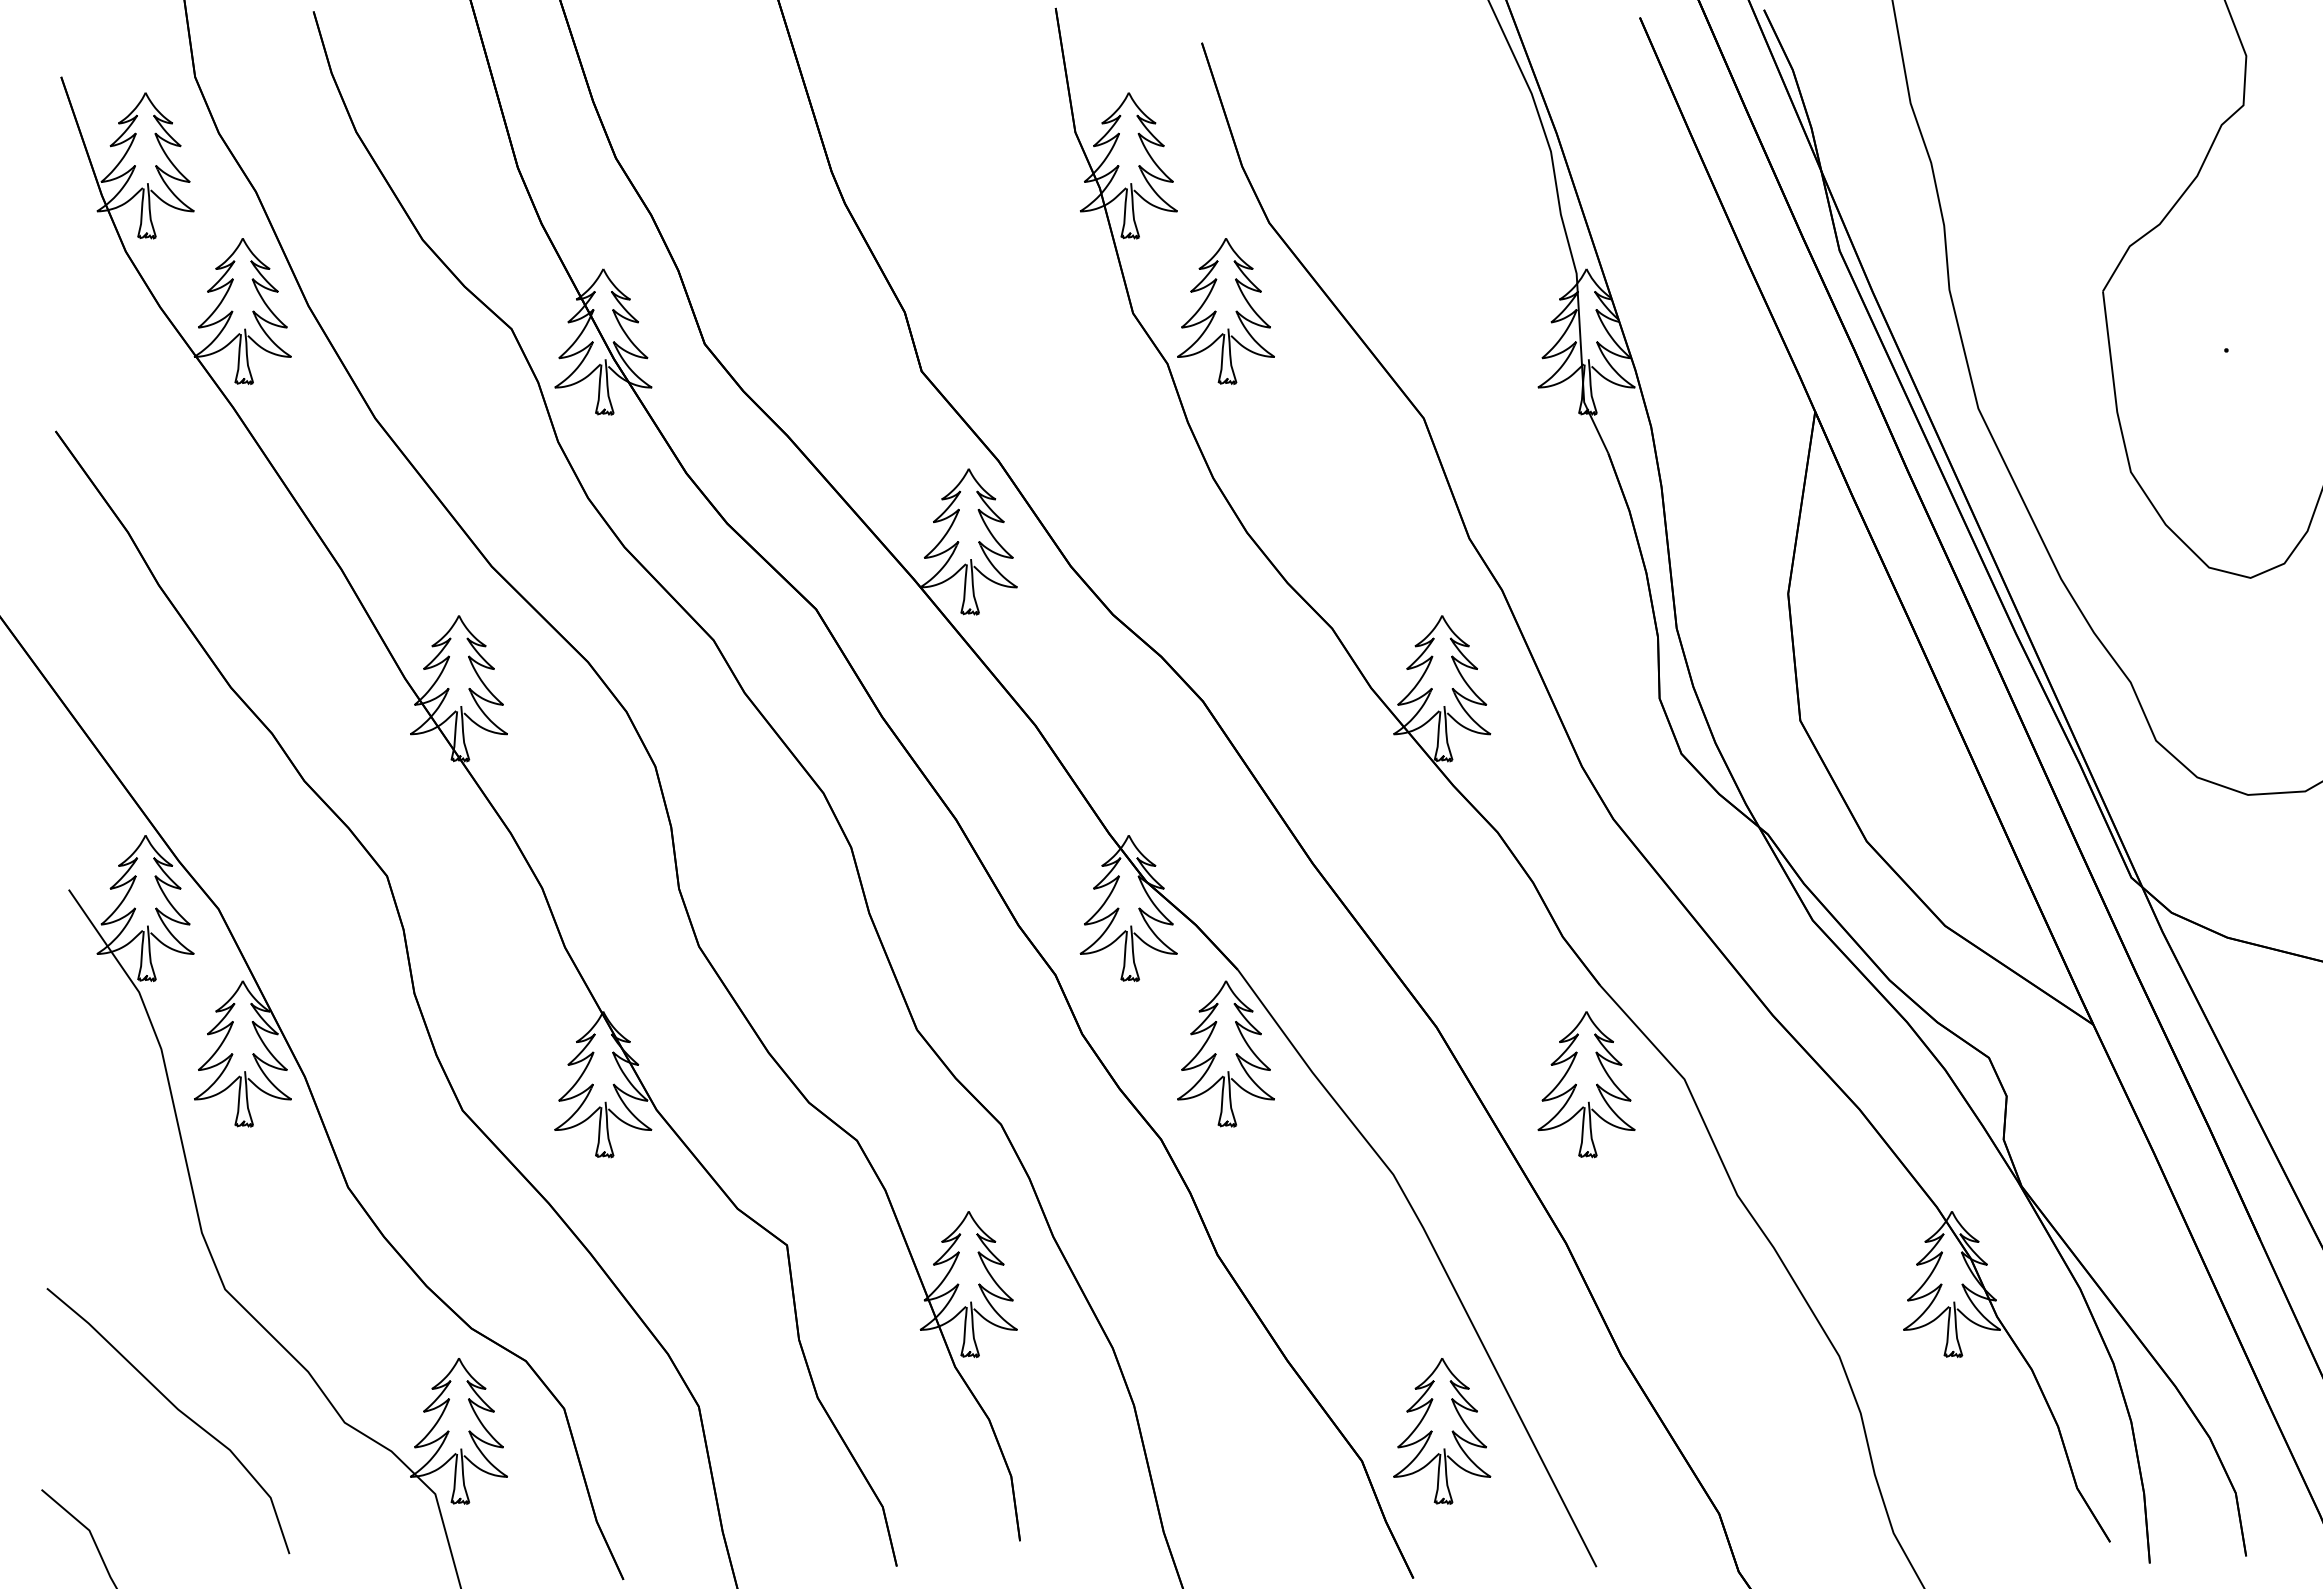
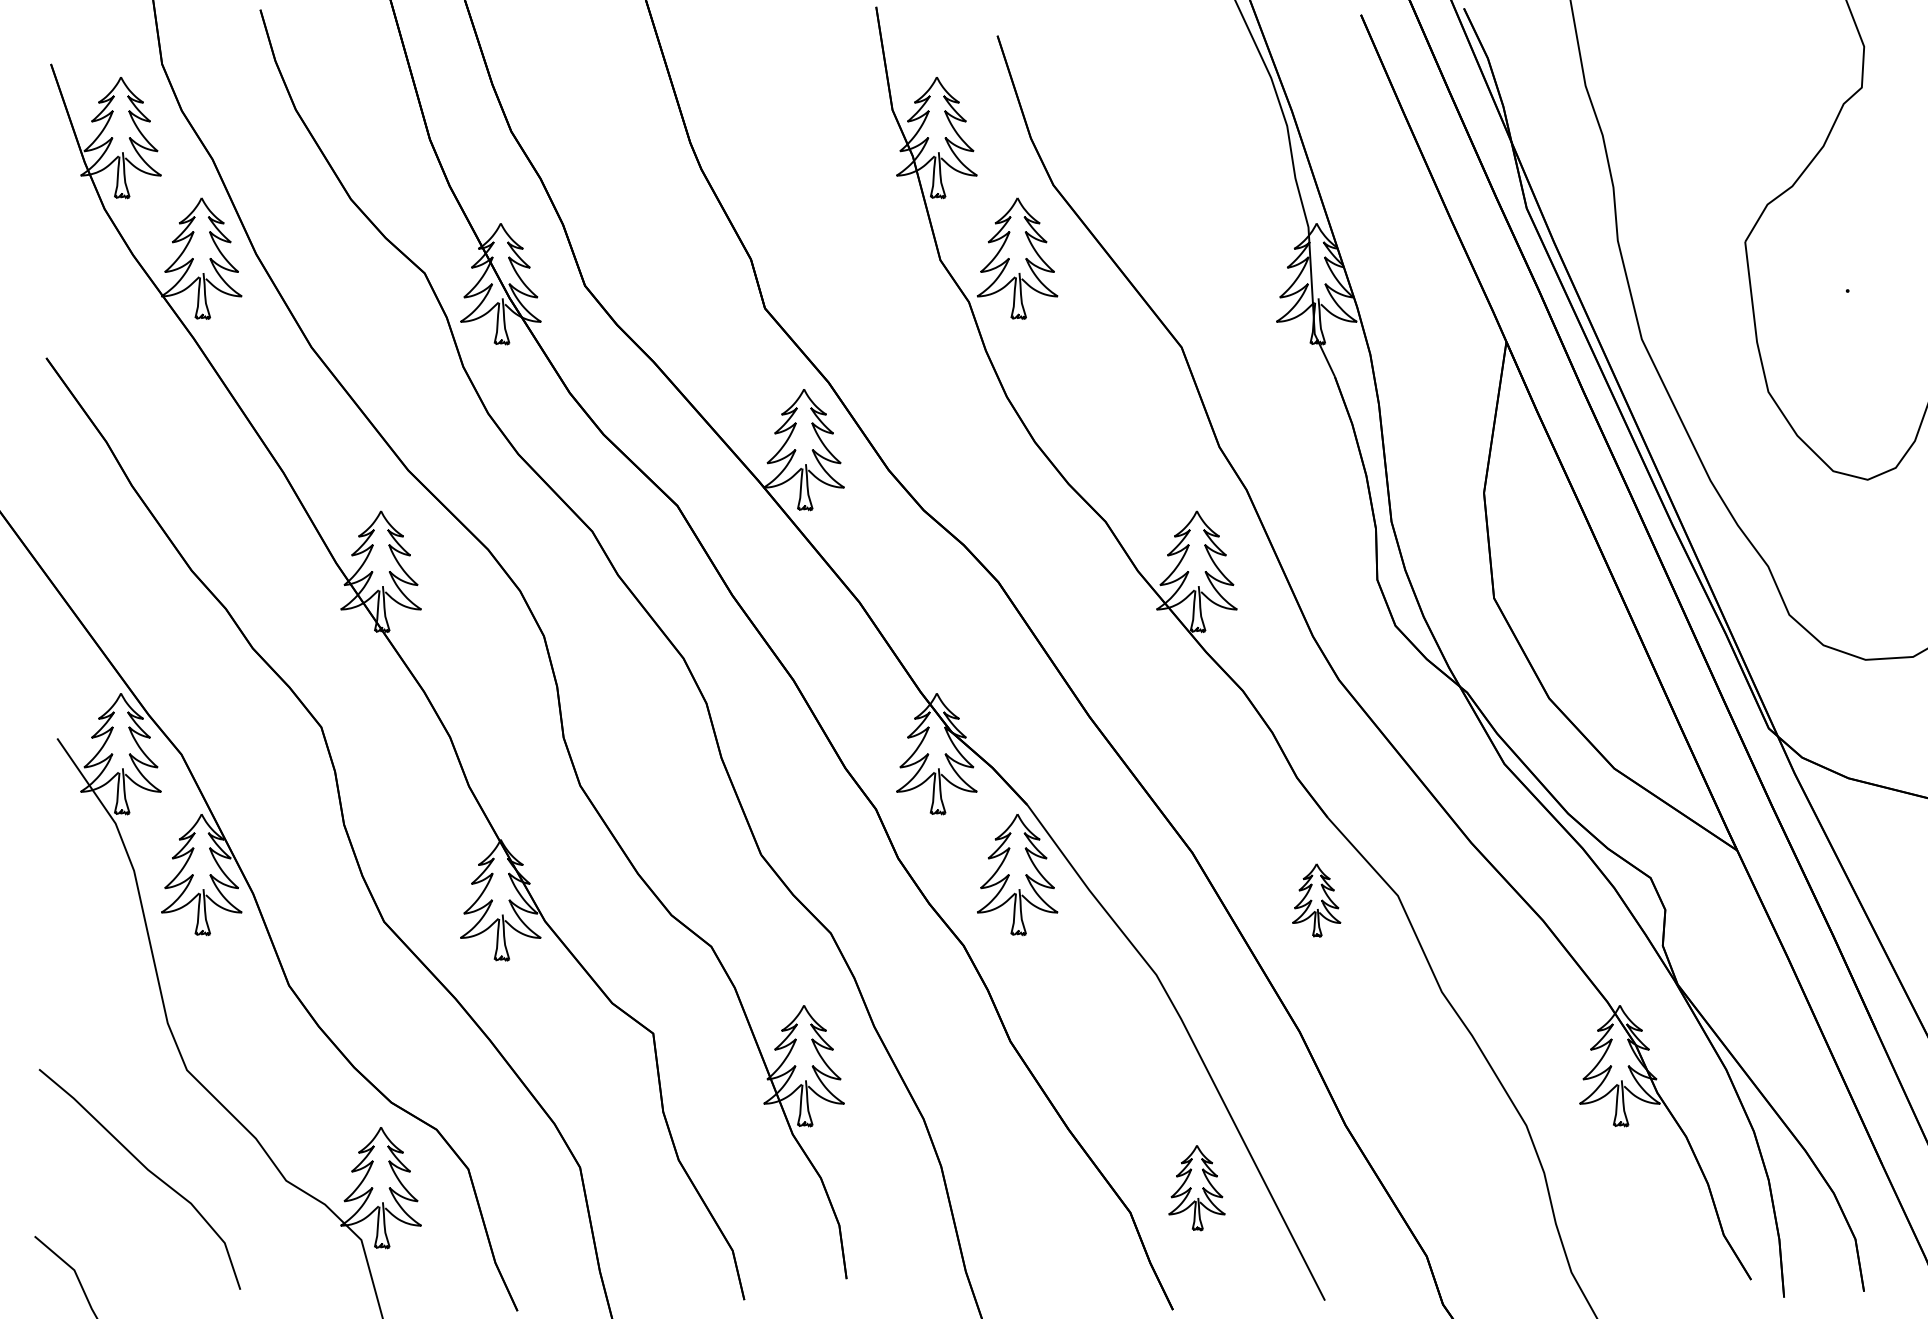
part: (1586, 1084) -> (1316, 900), size x0.6
part: (1442, 1431) -> (1197, 1188), size x0.7

